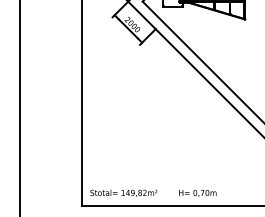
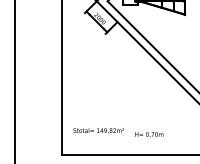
text: (123, 192) -> (98, 130), moved
text: (197, 192) -> (149, 134), moved

